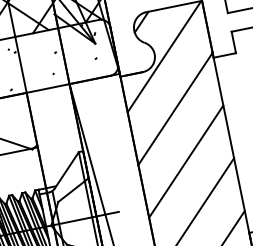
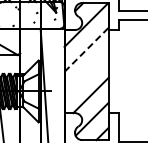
line: (175, 108) -> (86, 49), solid -> dashed
line: (185, 160) -> (86, 74), removed

